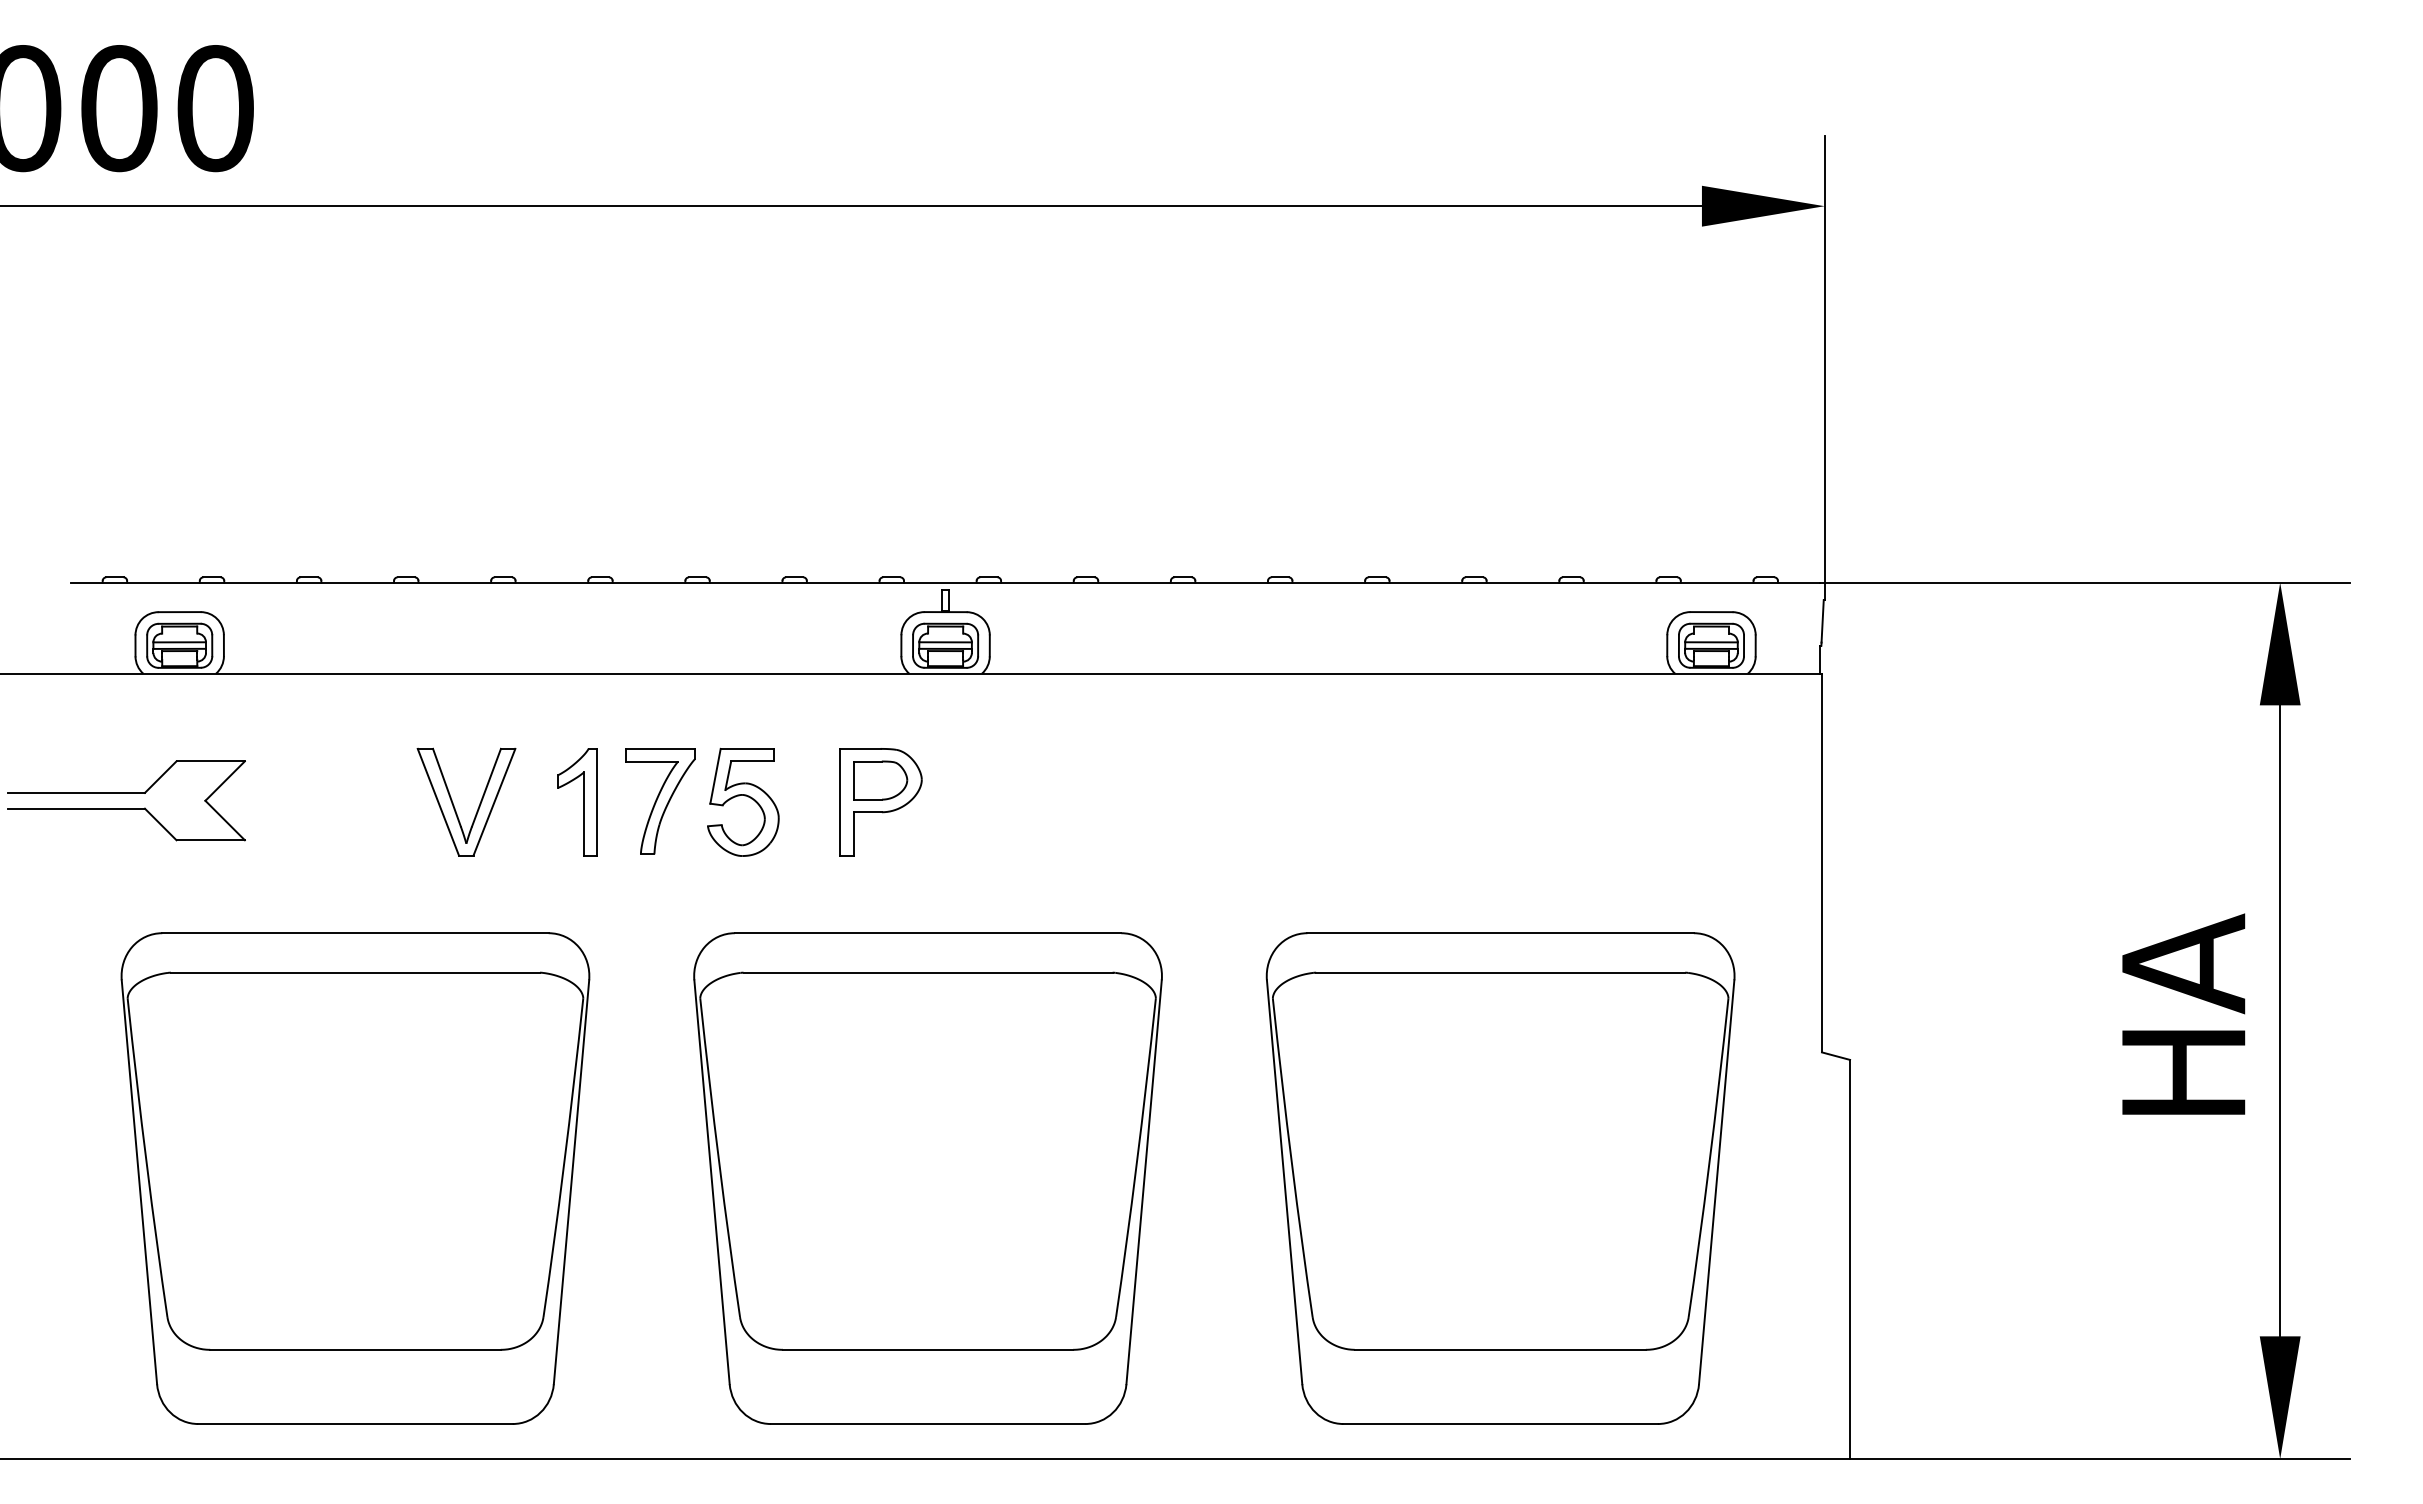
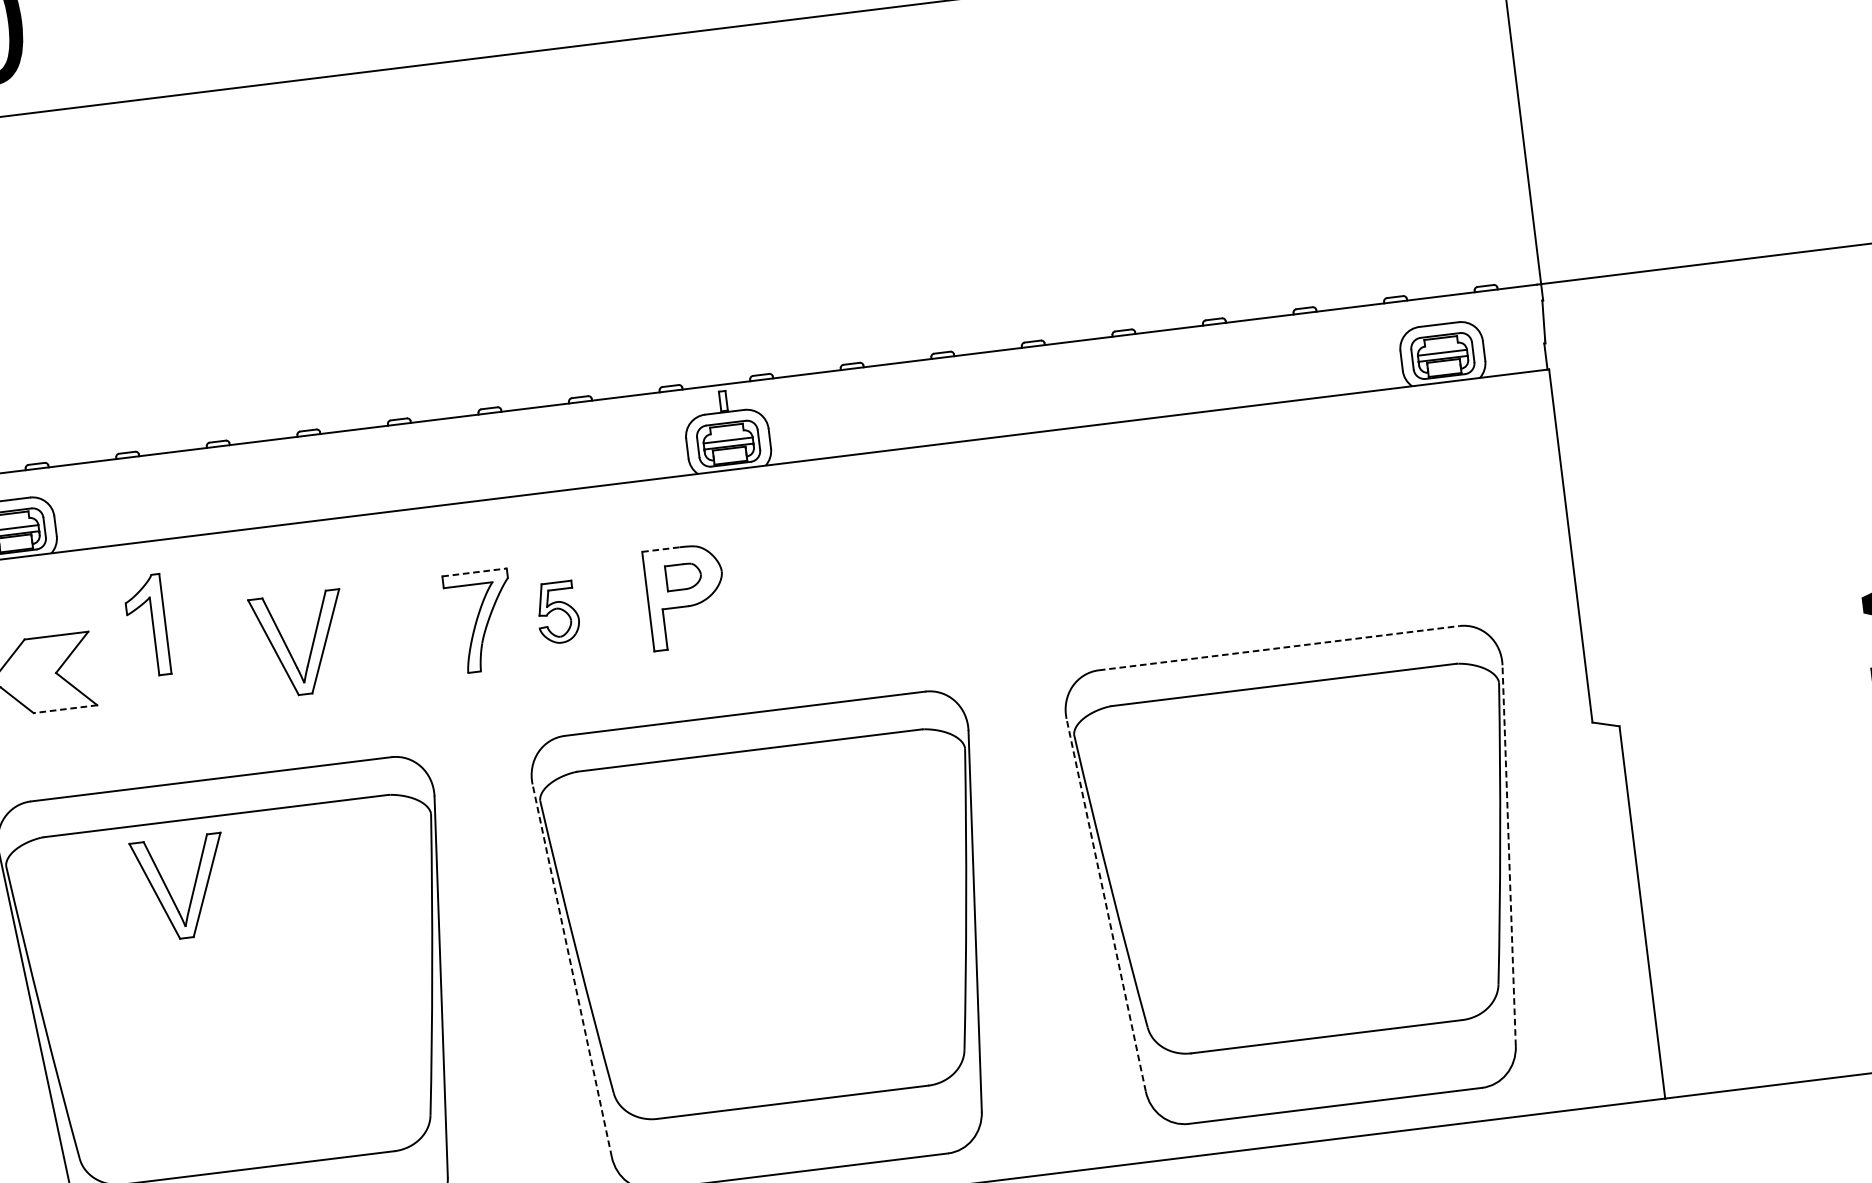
line: (660, 748) -> (474, 572), solid -> dashed
line: (860, 748) -> (661, 549), solid -> dashed
part: (880, 780) -> (683, 576), size x0.7
part: (743, 801) -> (557, 612), size x0.6
part: (577, 802) -> (147, 626), moved
line: (210, 840) -> (65, 709), solid -> dashed
line: (1501, 933) -> (1279, 648), solid -> dashed
part: (297, 1047) -> (170, 892), added
line: (712, 1182) -> (572, 970), solid -> dashed
line: (1284, 1182) -> (1106, 905), solid -> dashed
line: (1716, 1182) -> (1509, 855), solid -> dashed

